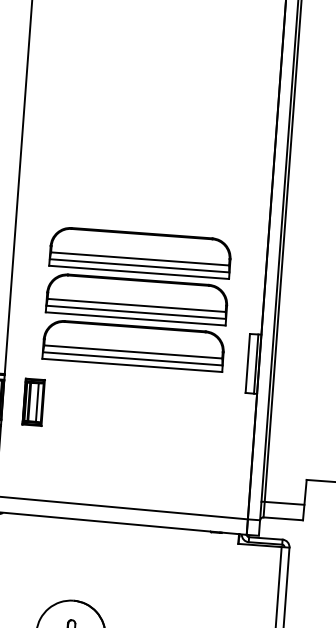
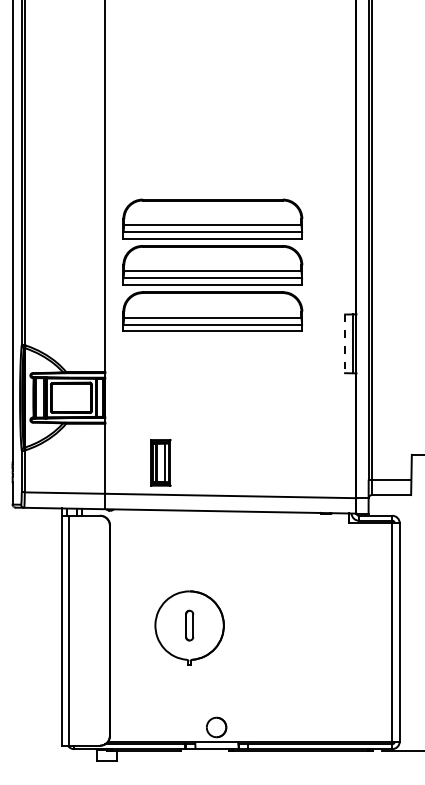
part: (136, 298) -> (212, 264), moved
line: (248, 364) -> (345, 344), solid -> dashed
part: (33, 401) -> (160, 462), moved

